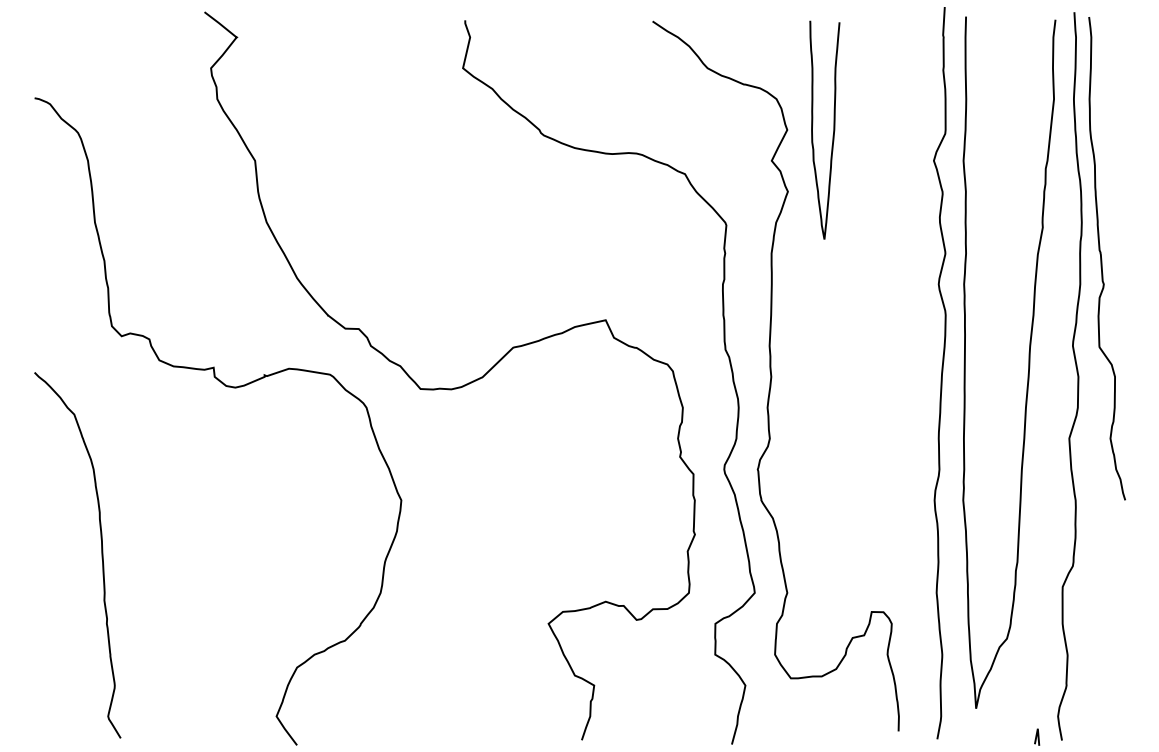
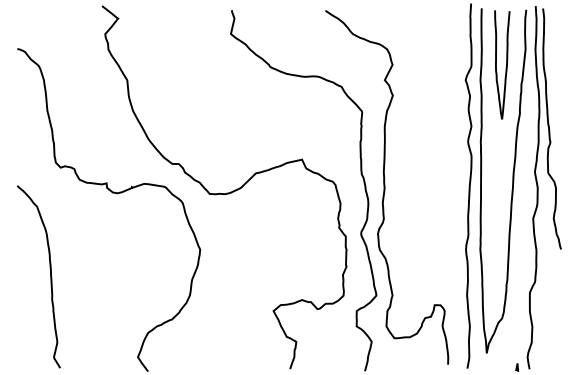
curve: (833, 129) -> (506, 64), moved

